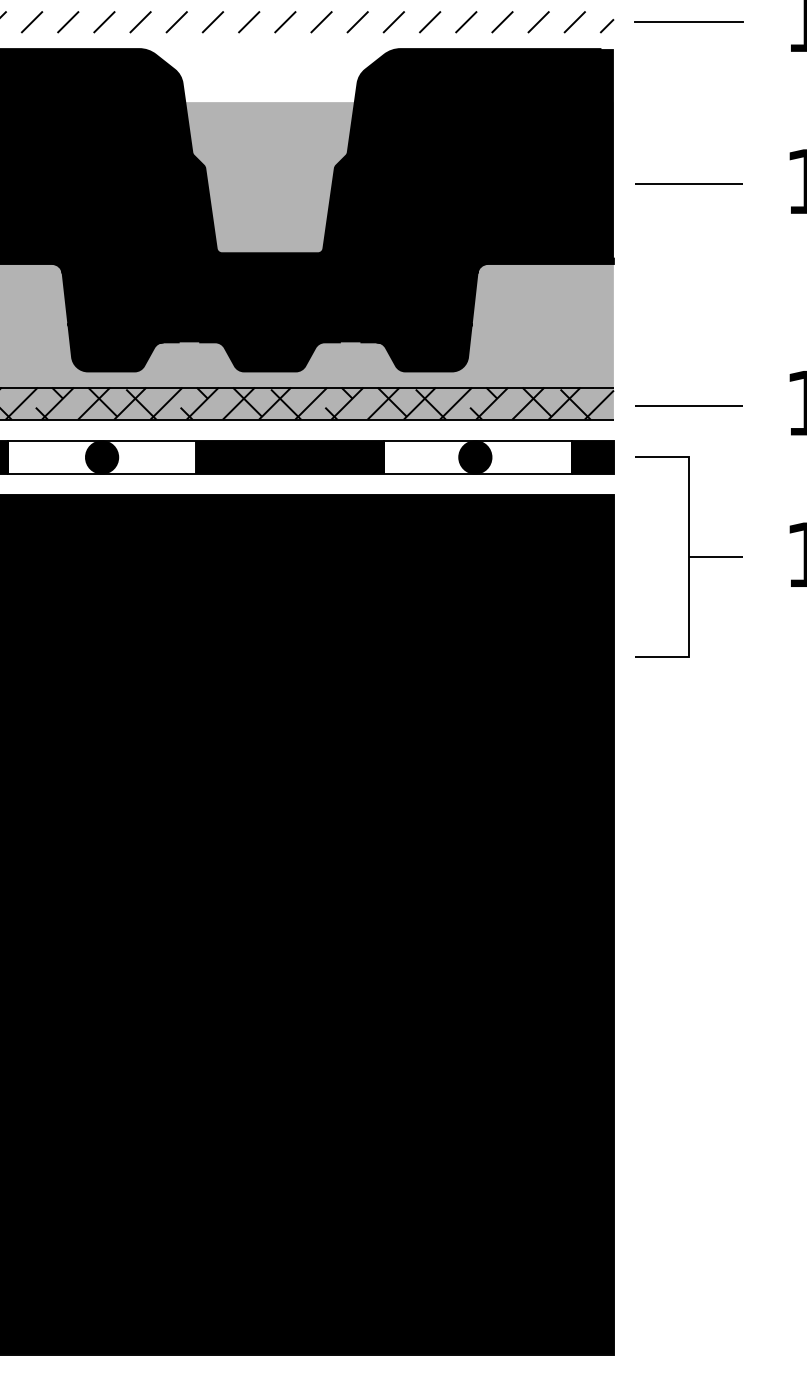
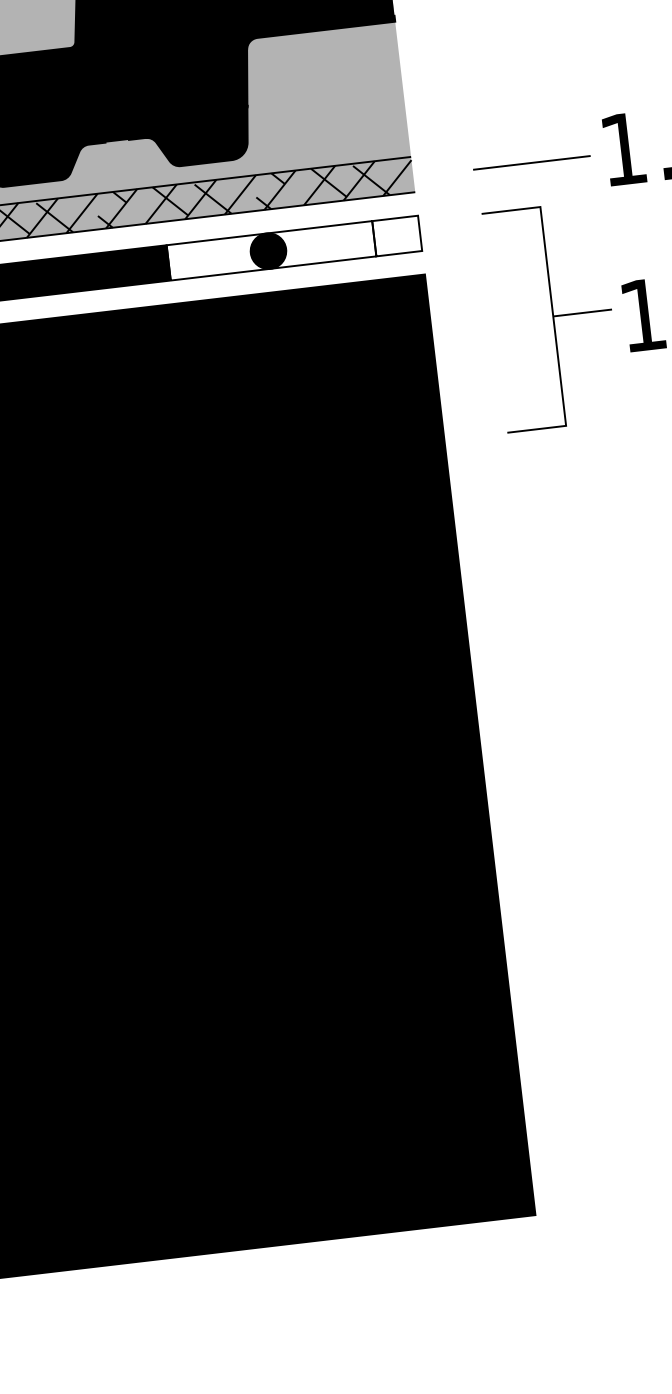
line: (688, 405) -> (531, 162), moved
fill: (592, 457) -> (396, 236), removed
part: (688, 556) -> (552, 315), moved

